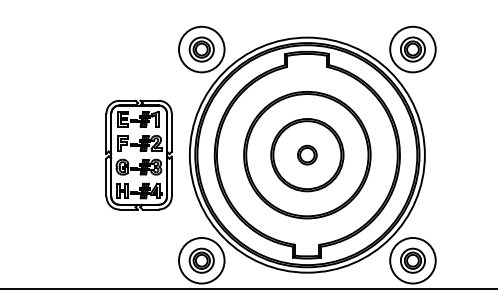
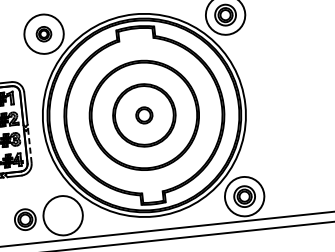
part: (201, 49) -> (43, 34), size x0.7
line: (171, 176) -> (29, 146), solid -> dashed
part: (201, 260) -> (25, 219), moved

